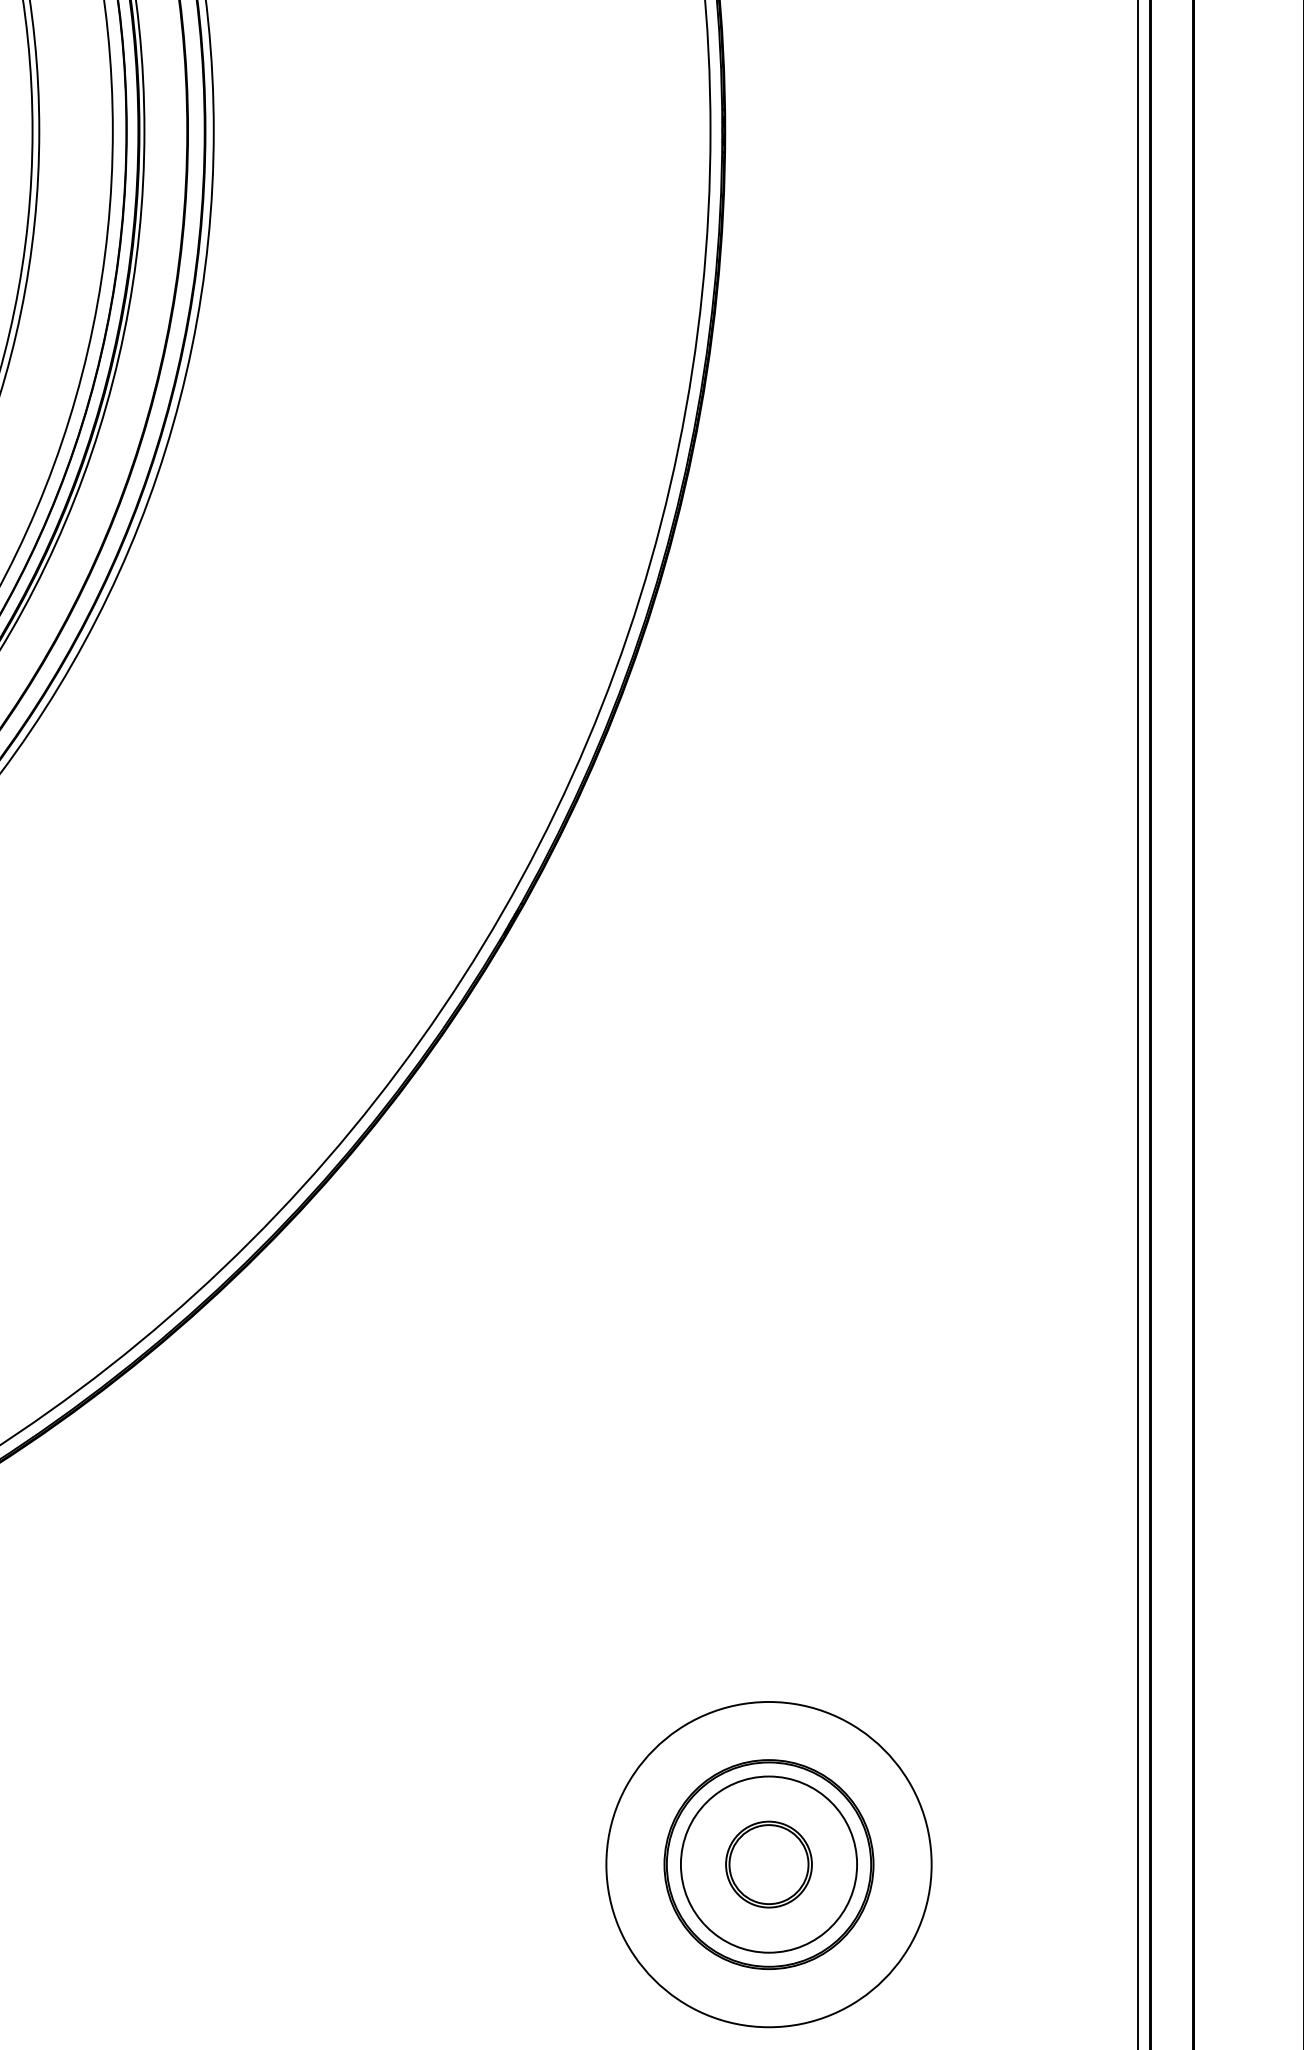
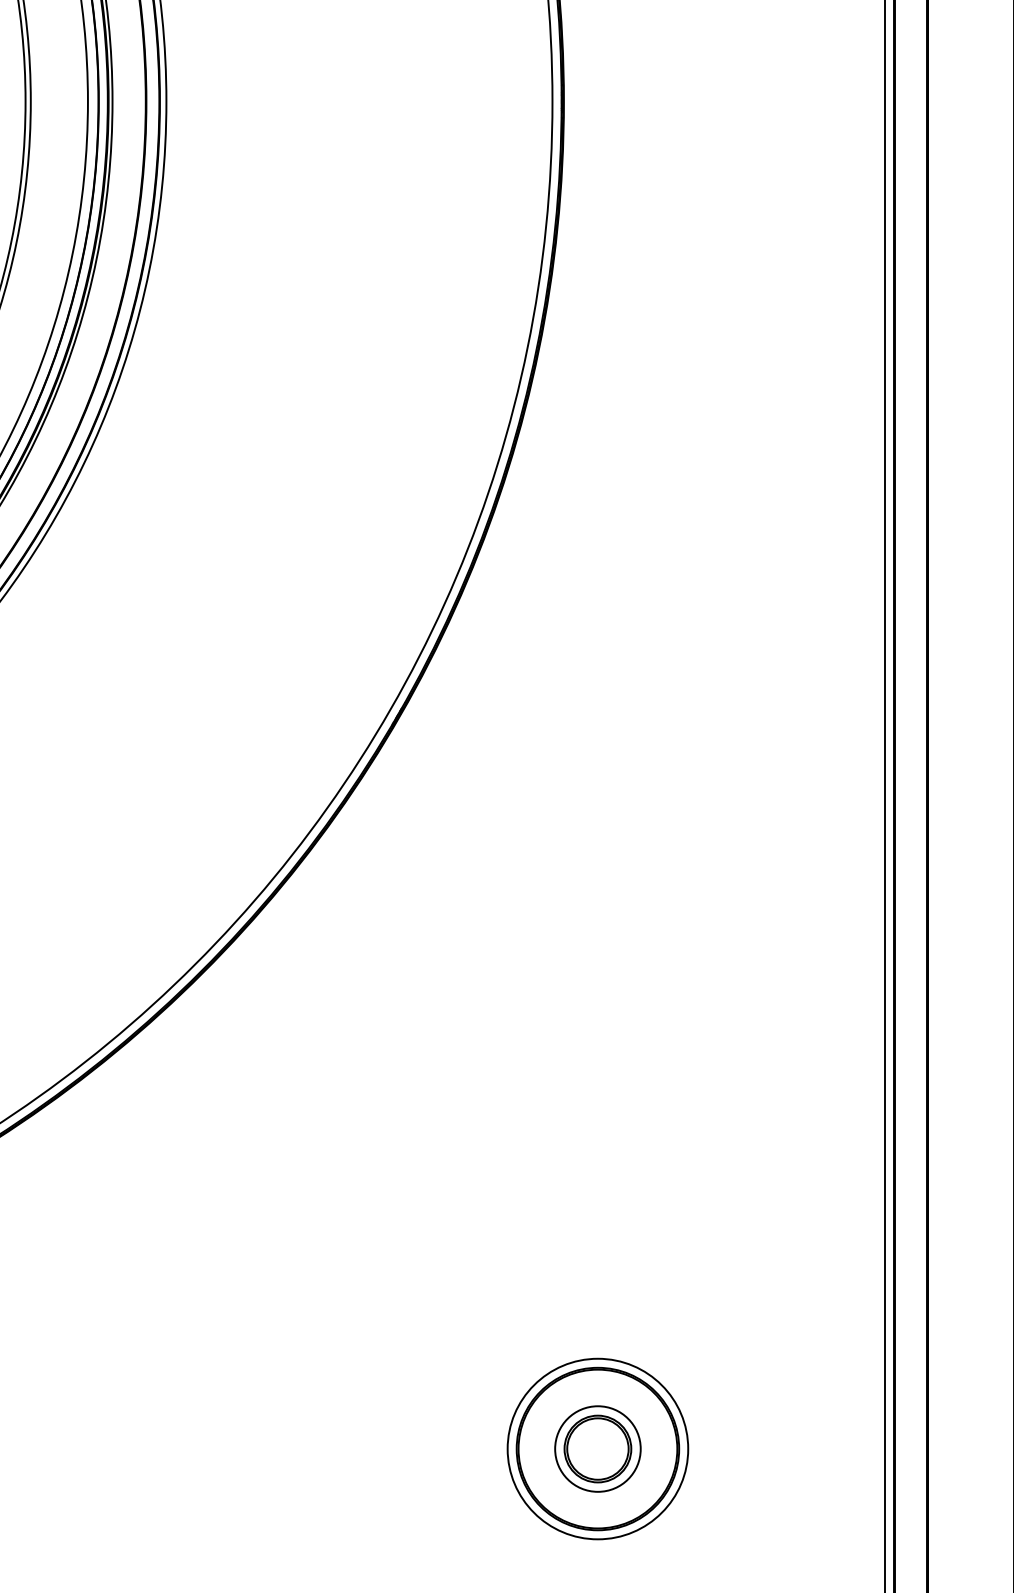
circle: (768, 1864) -> (597, 1448), size x0.62
circle: (768, 1864) -> (597, 1448), size x0.71

